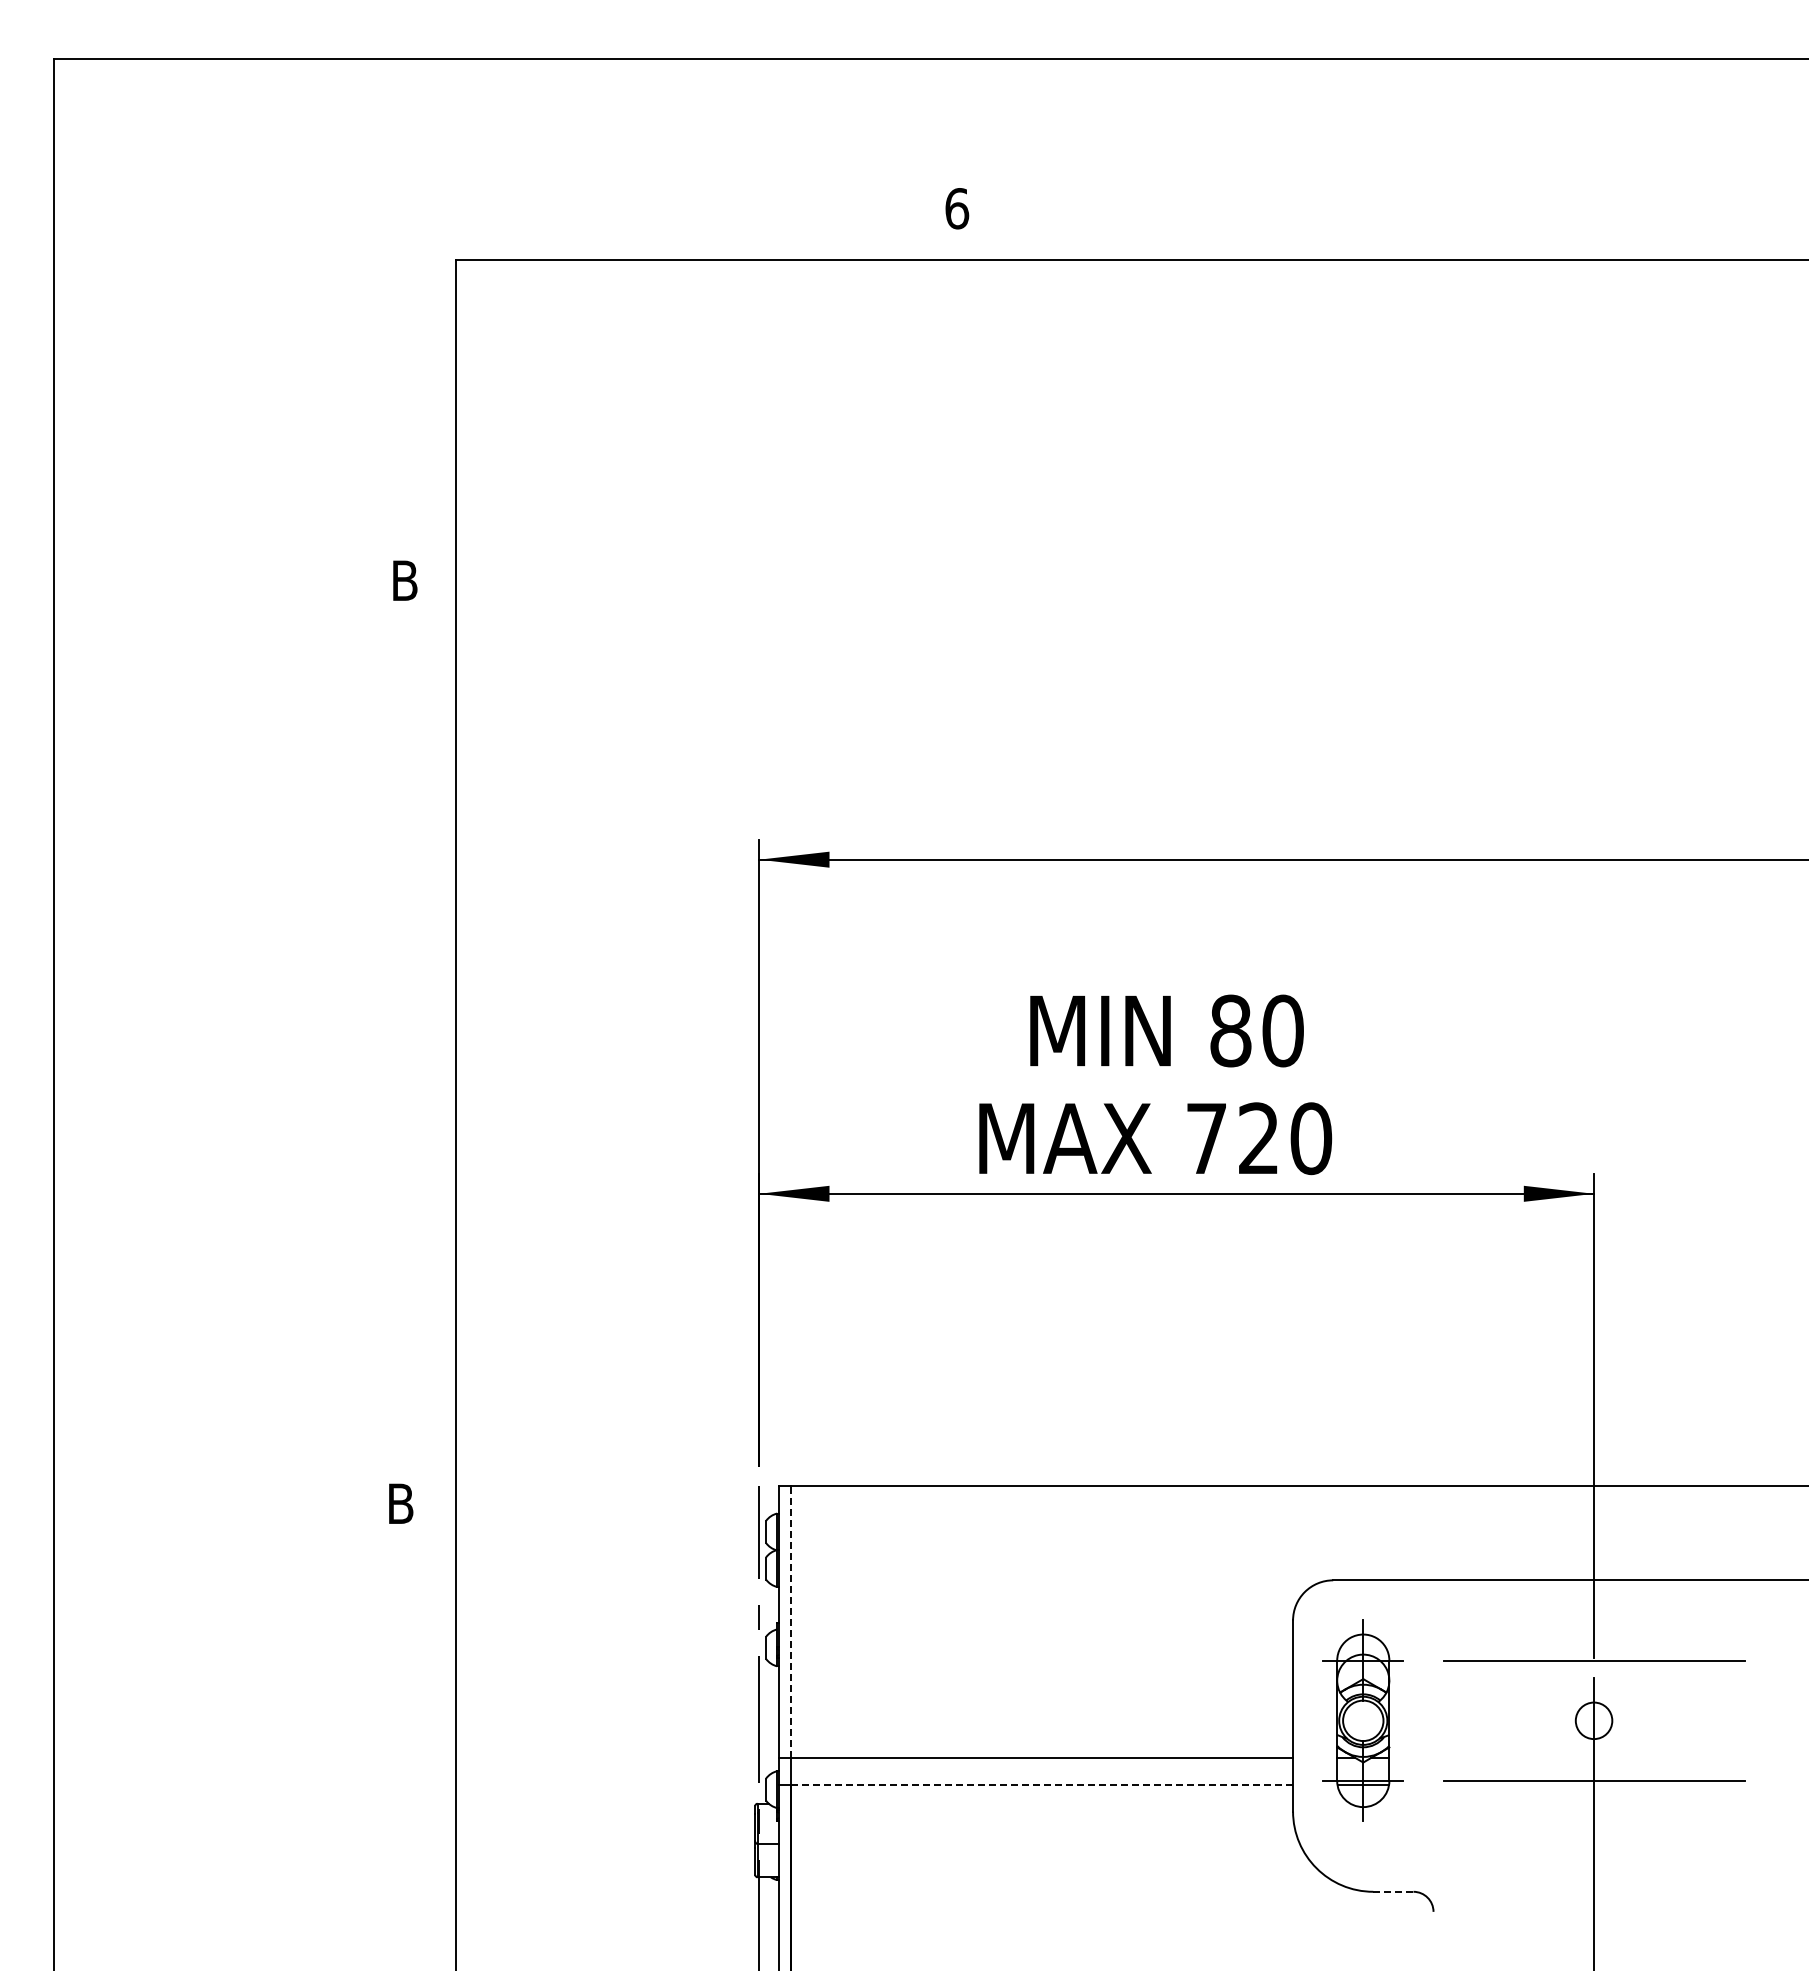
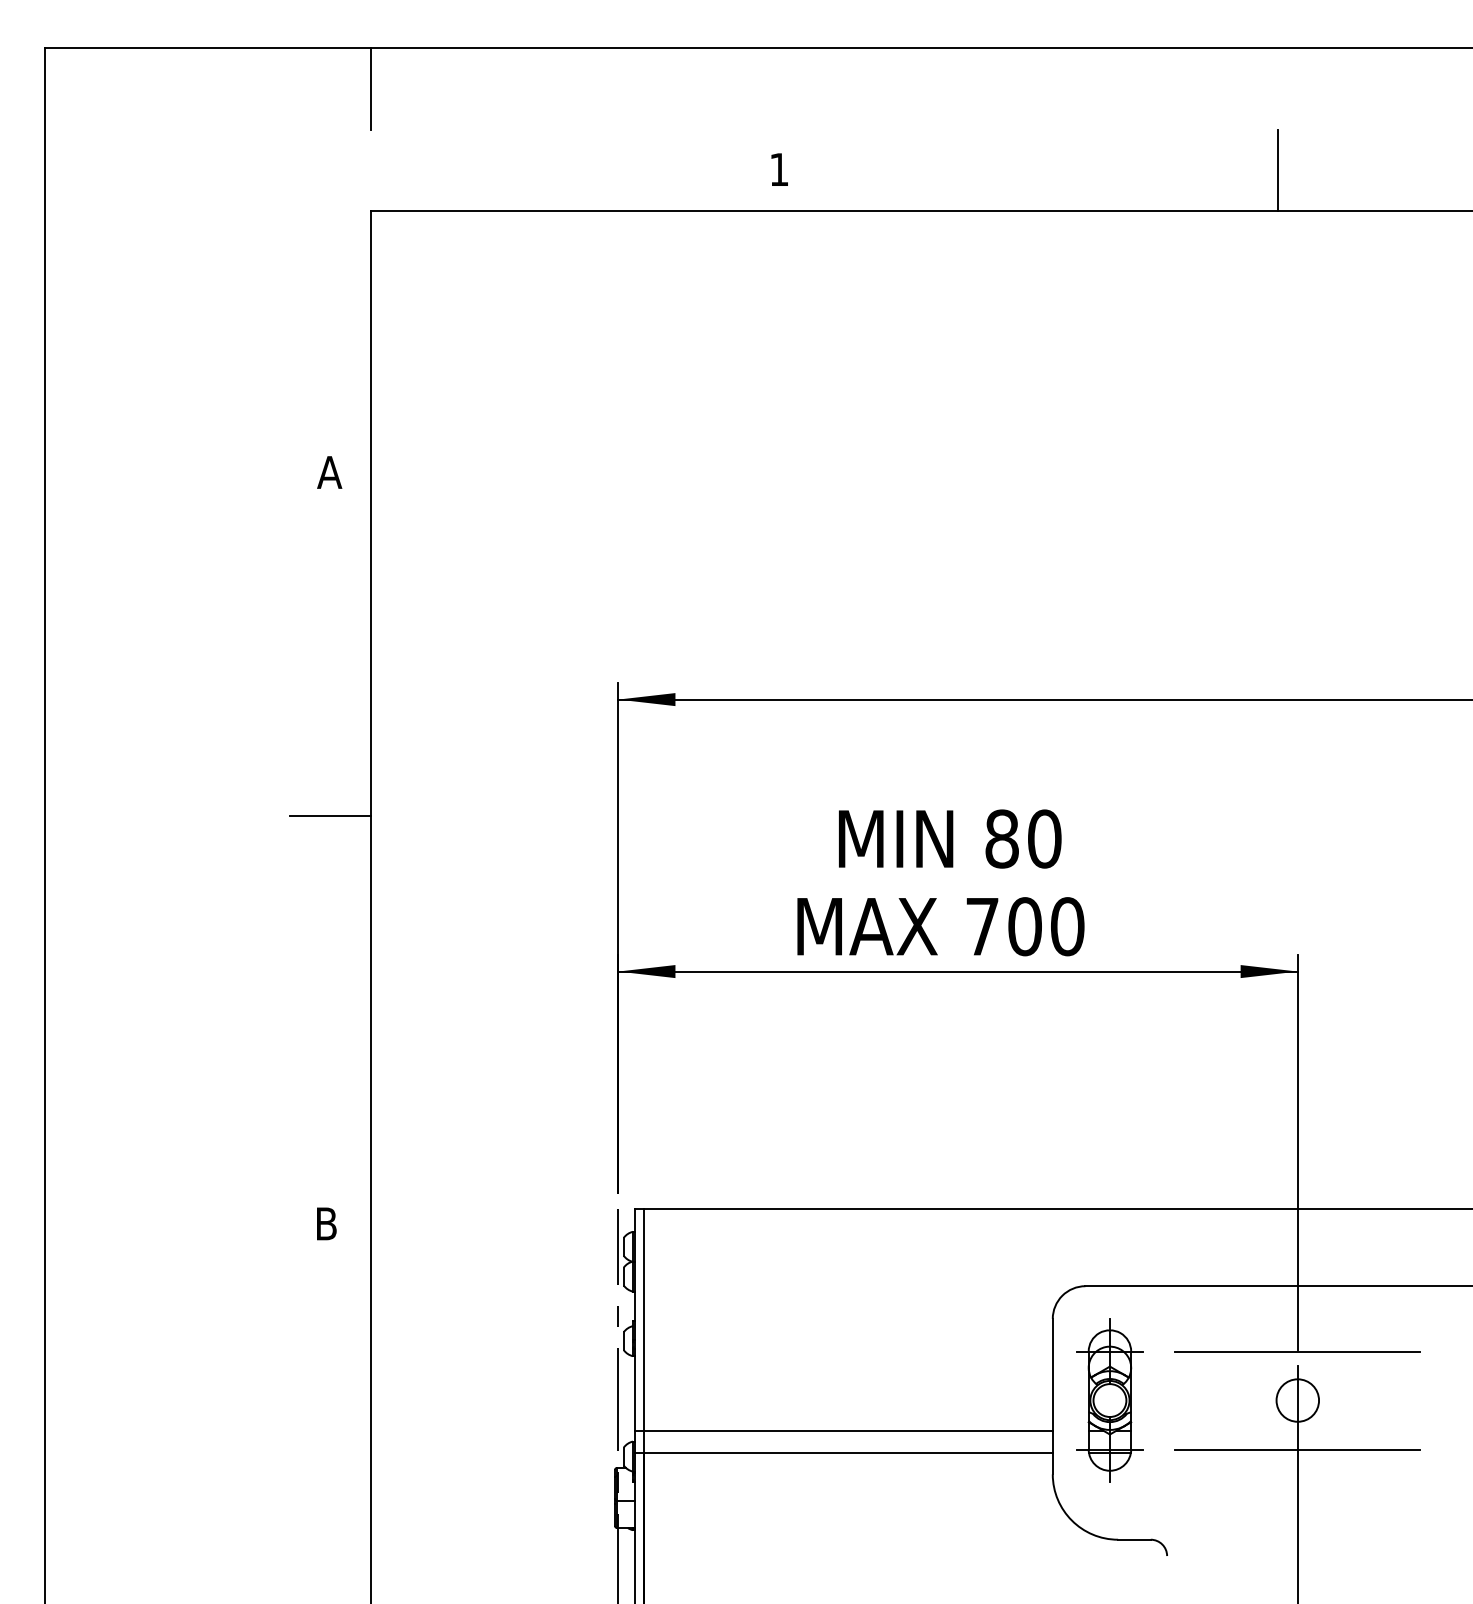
line: (455, 109) -> (371, 88), added
text: (957, 208) -> (779, 169), 6 -> 1
line: (1569, 209) -> (1277, 170), added
text: (404, 580) -> (329, 472), B -> A
line: (405, 1002) -> (330, 815), added
text: (1258, 1138) -> (1024, 926), 720 -> 700
line: (791, 1621) -> (644, 1319), dashed -> solid
circle: (1593, 1720) -> (1297, 1400), size x1.43
line: (1042, 1785) -> (848, 1453), dashed -> solid
line: (1393, 1891) -> (1134, 1539), dashed -> solid

